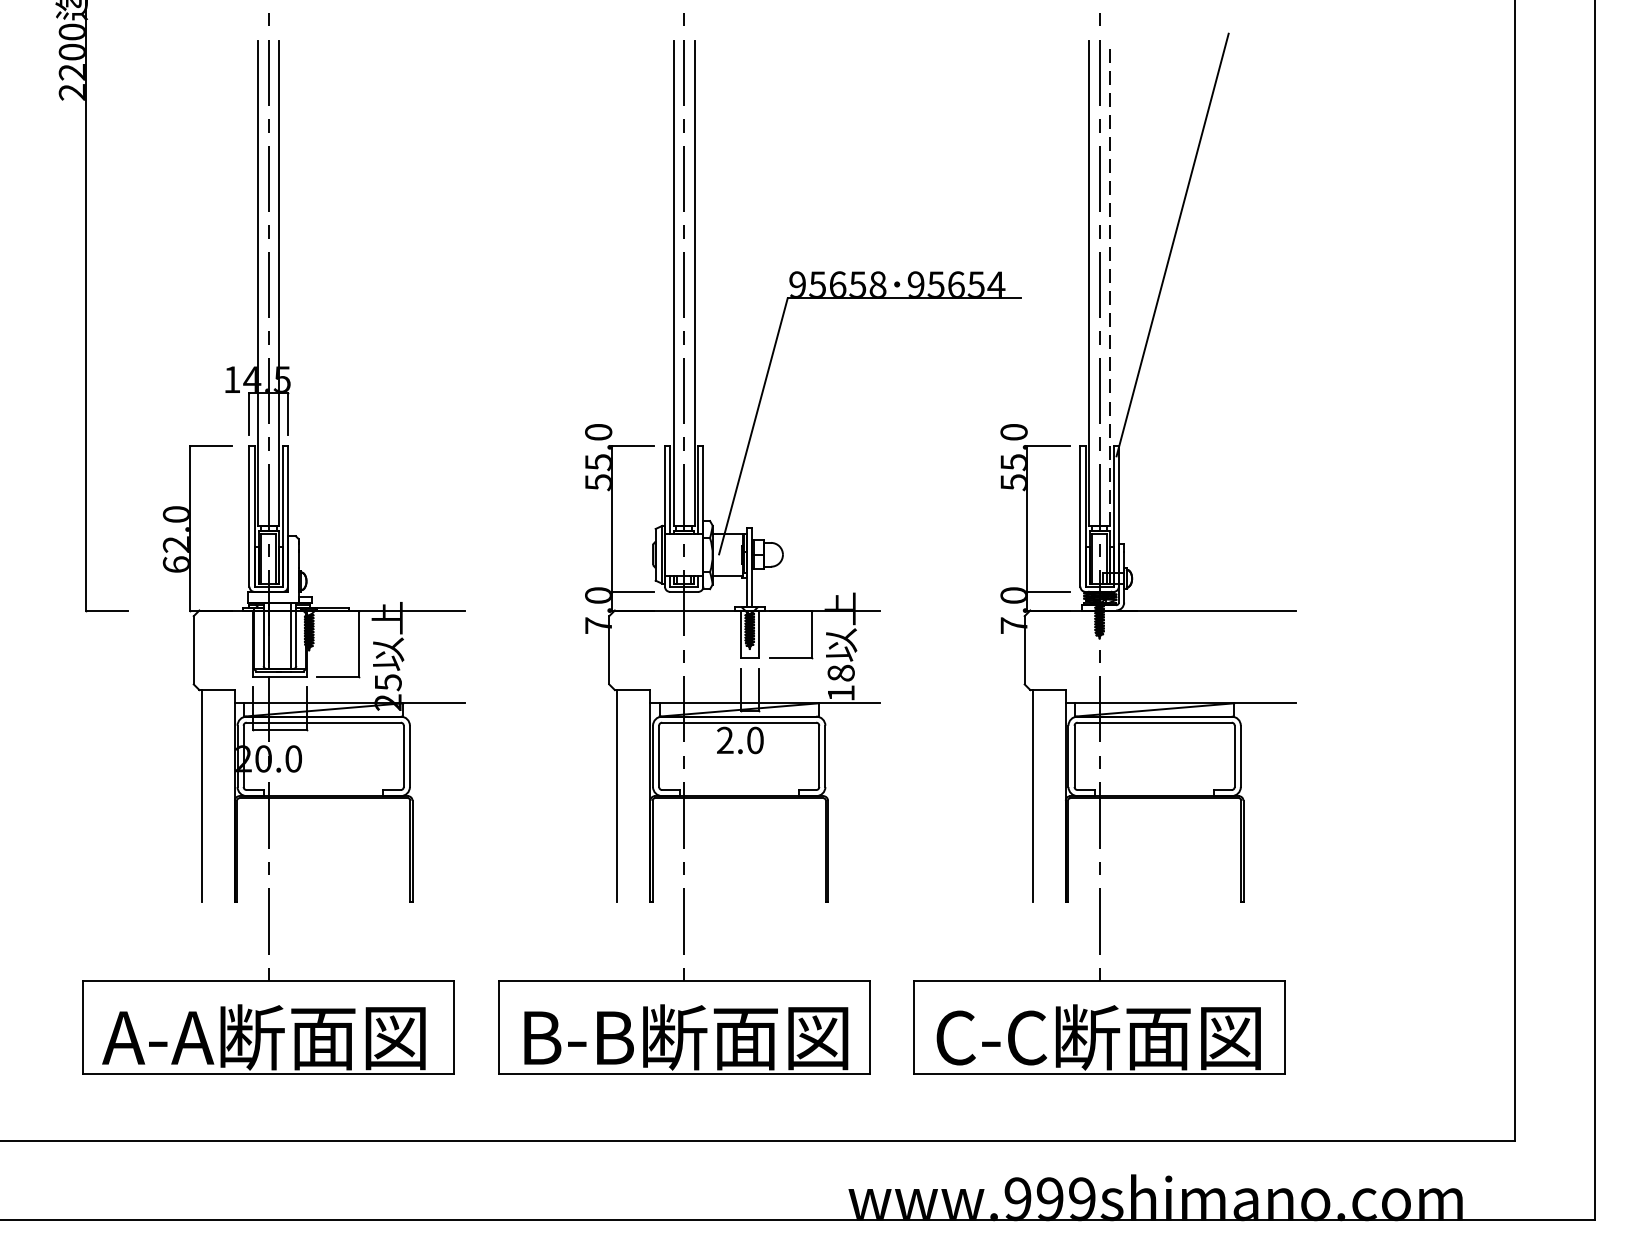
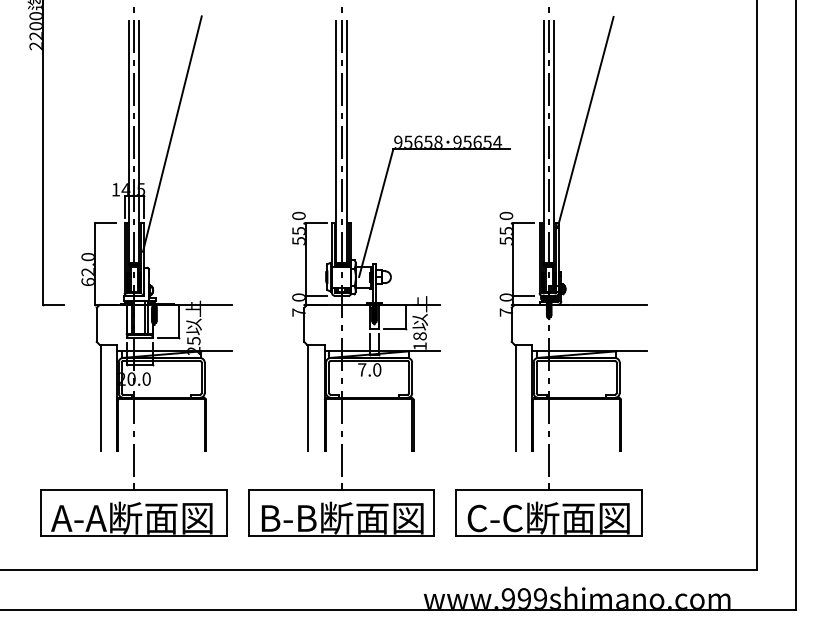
line: (343, 267) -> (171, 133), added
line: (1110, 283) -> (554, 141), dashed -> solid
text: (725, 739) -> (362, 369), 2.0 -> 7.0

